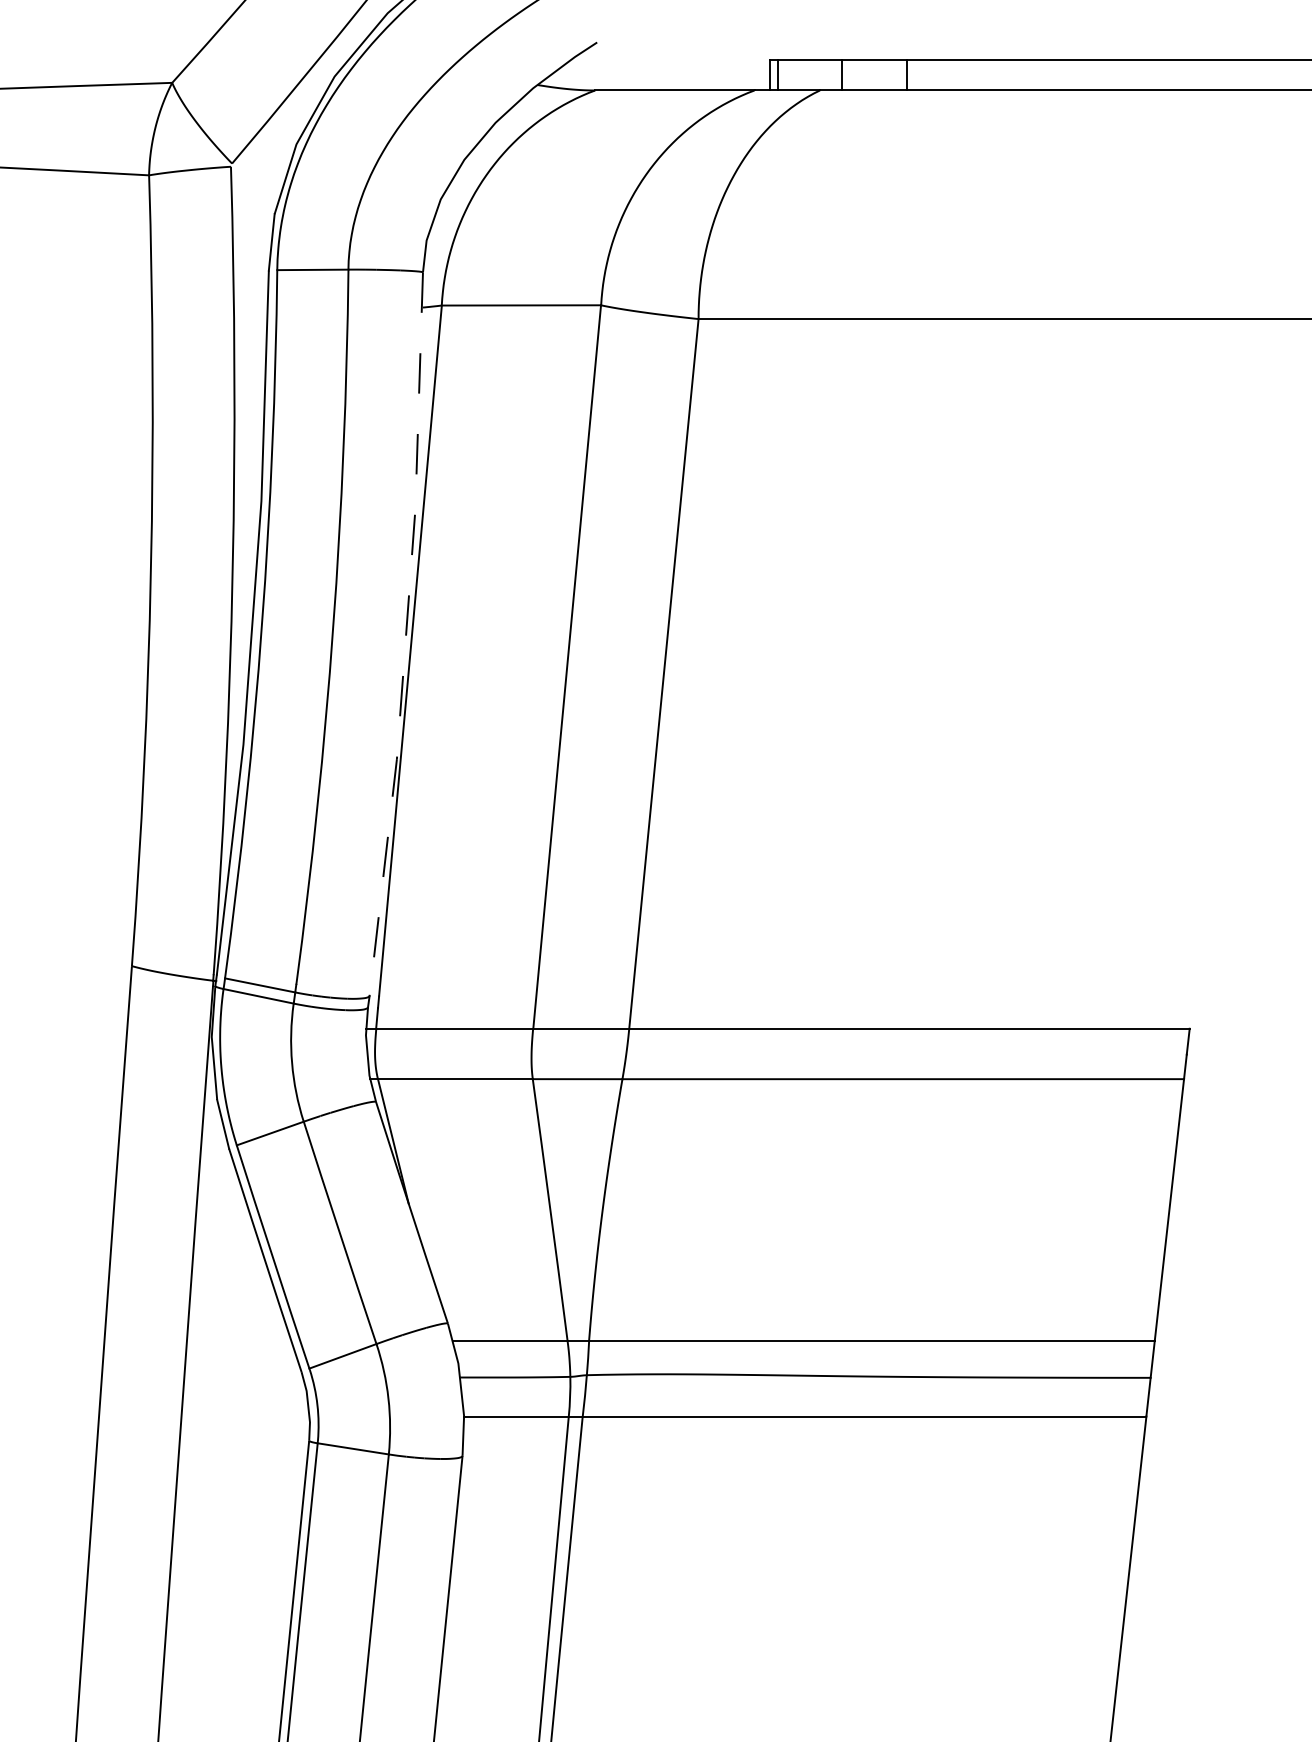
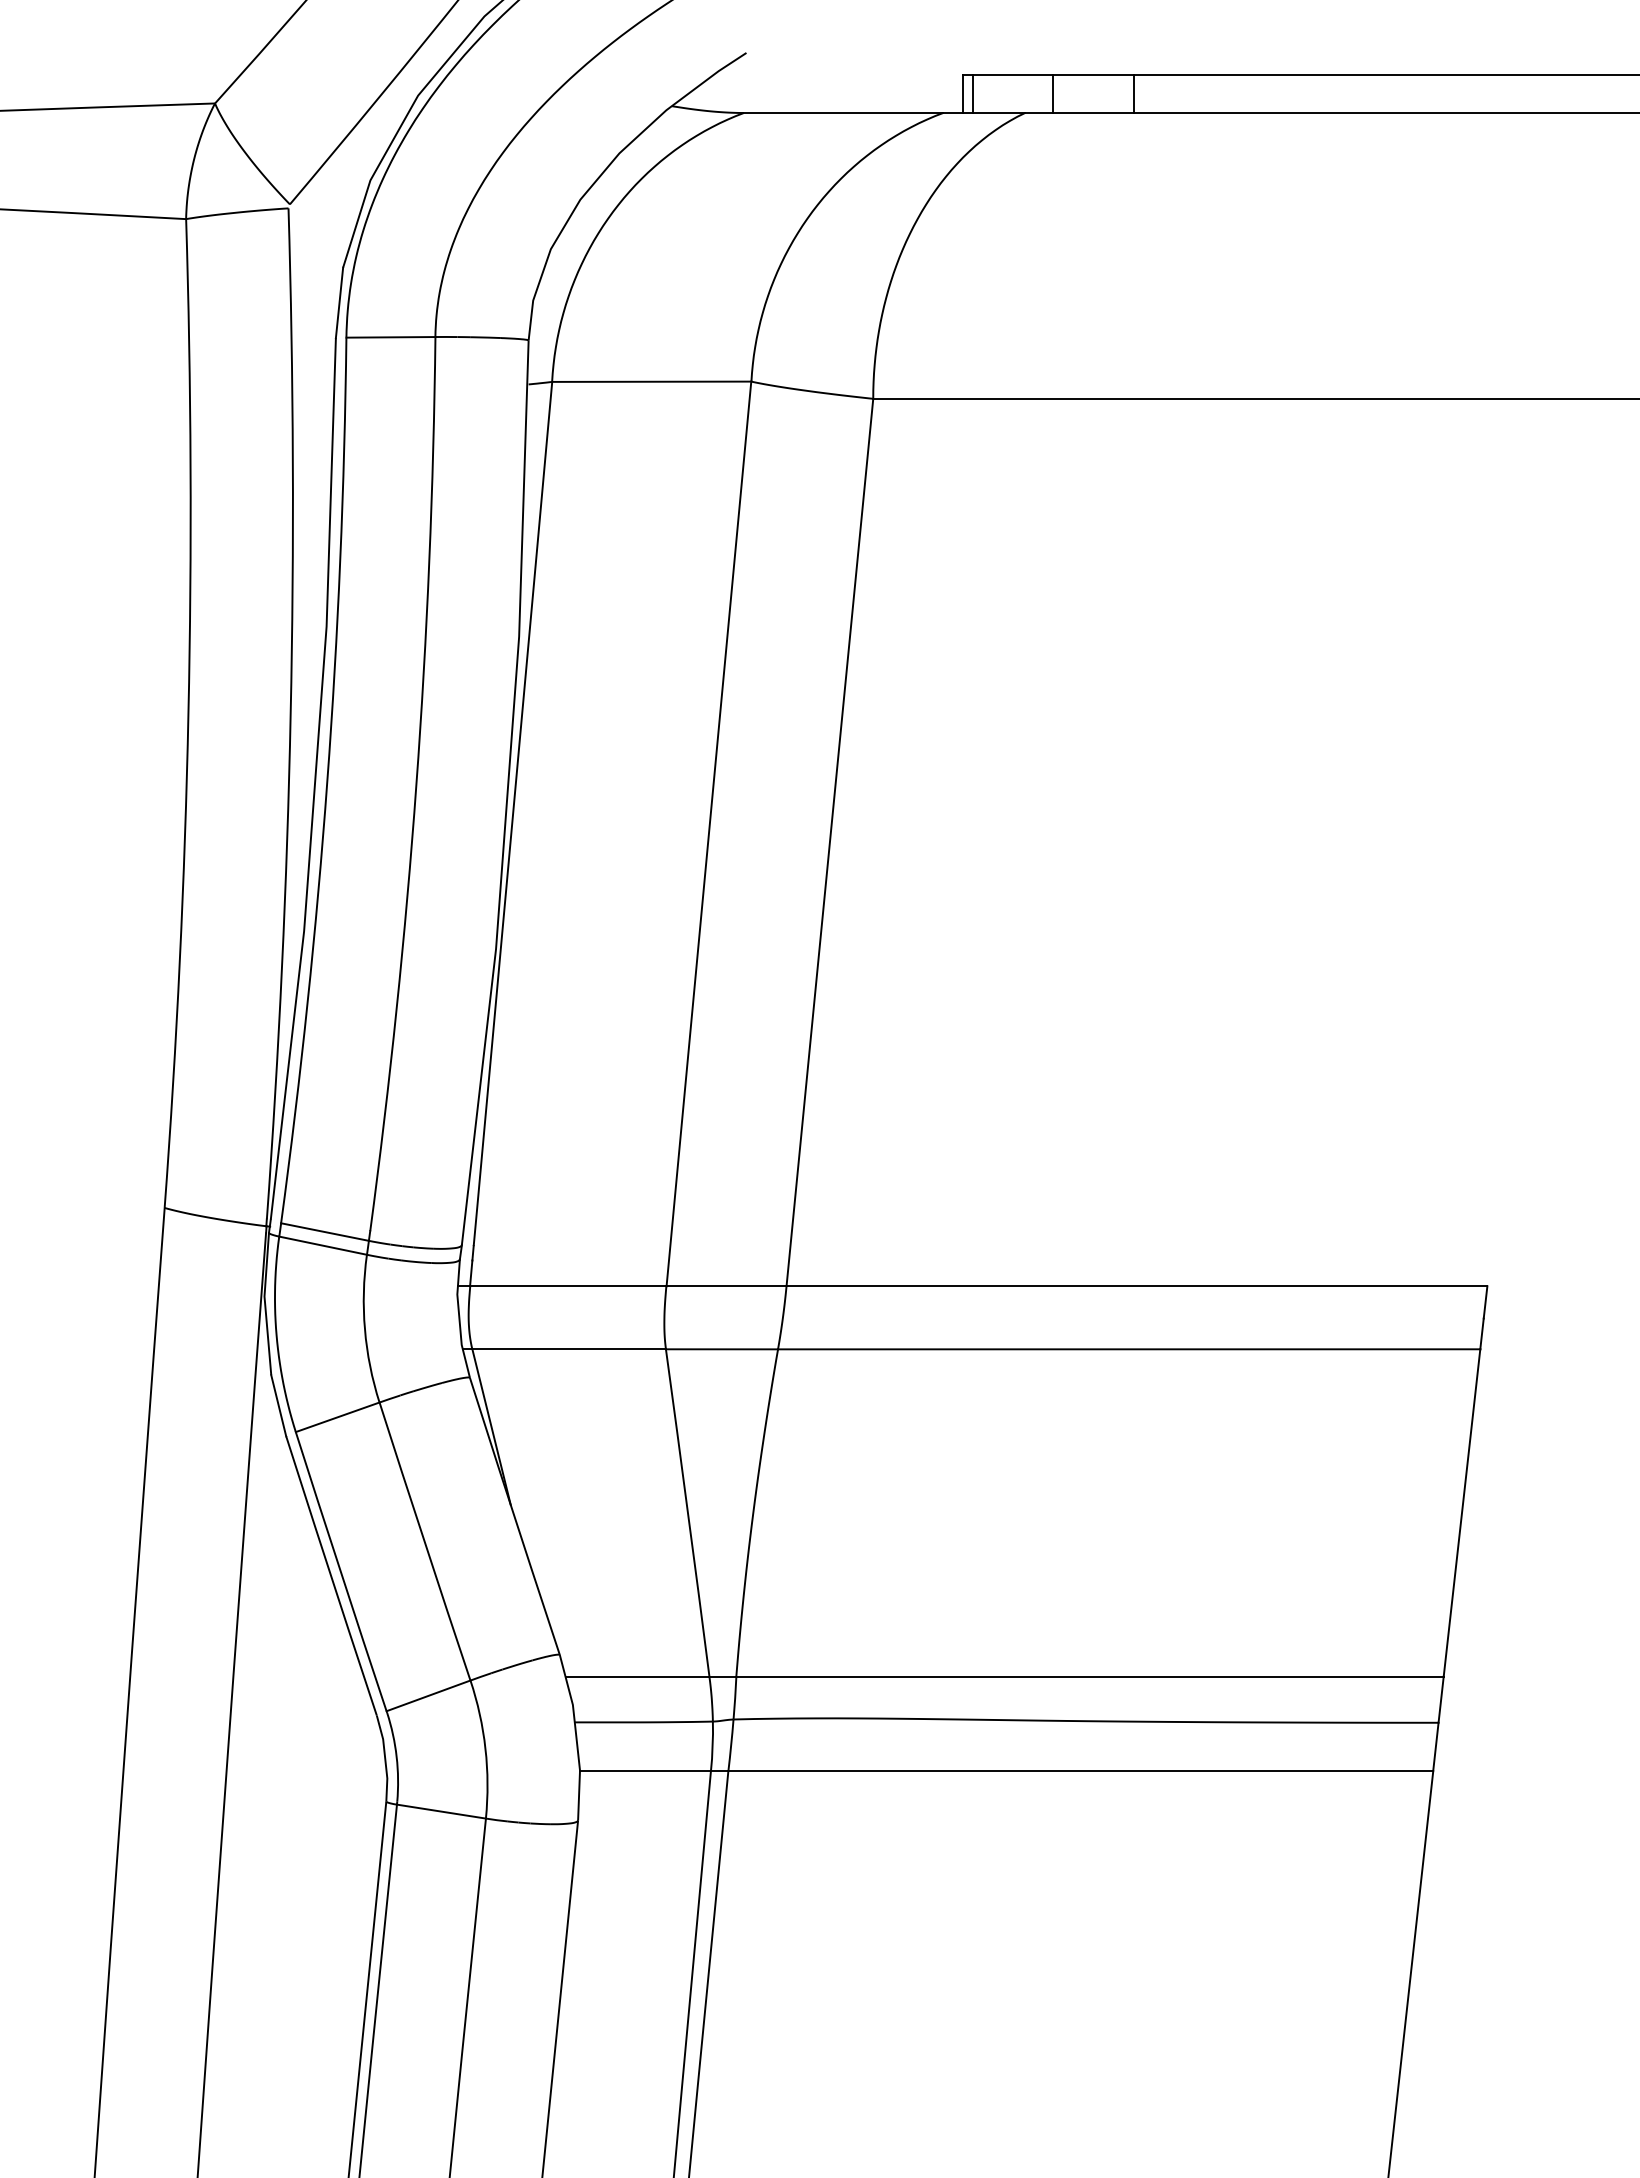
line: (406, 634) -> (507, 793), dashed -> solid

